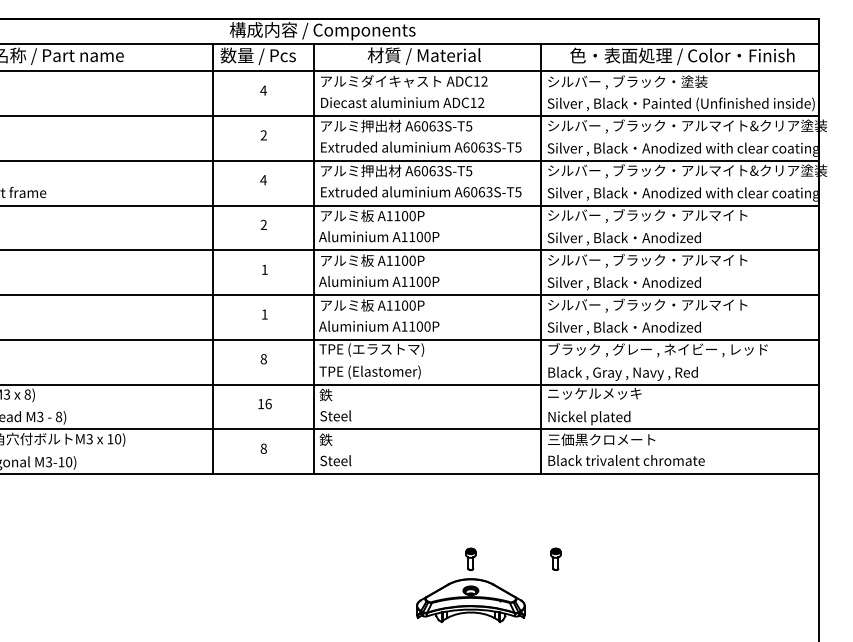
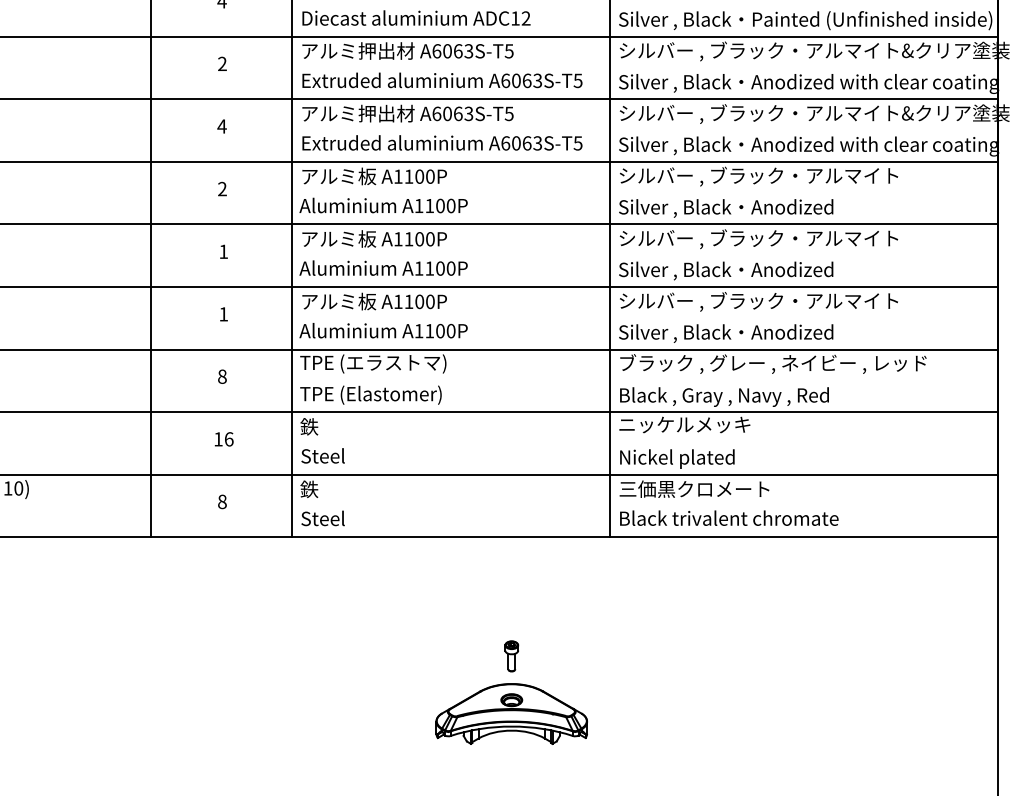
part: (555, 558) -> (629, 655), removed

